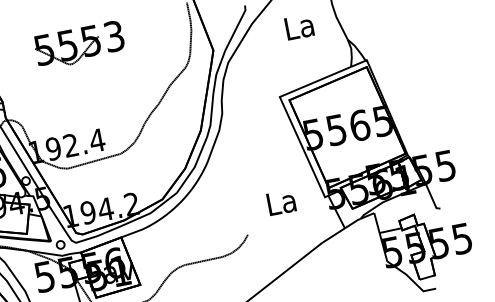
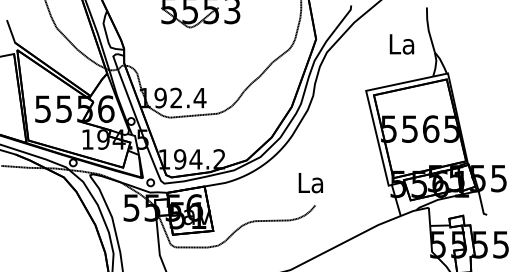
text: (299, 27) -> (401, 44), moved
text: (281, 203) -> (310, 183), moved

